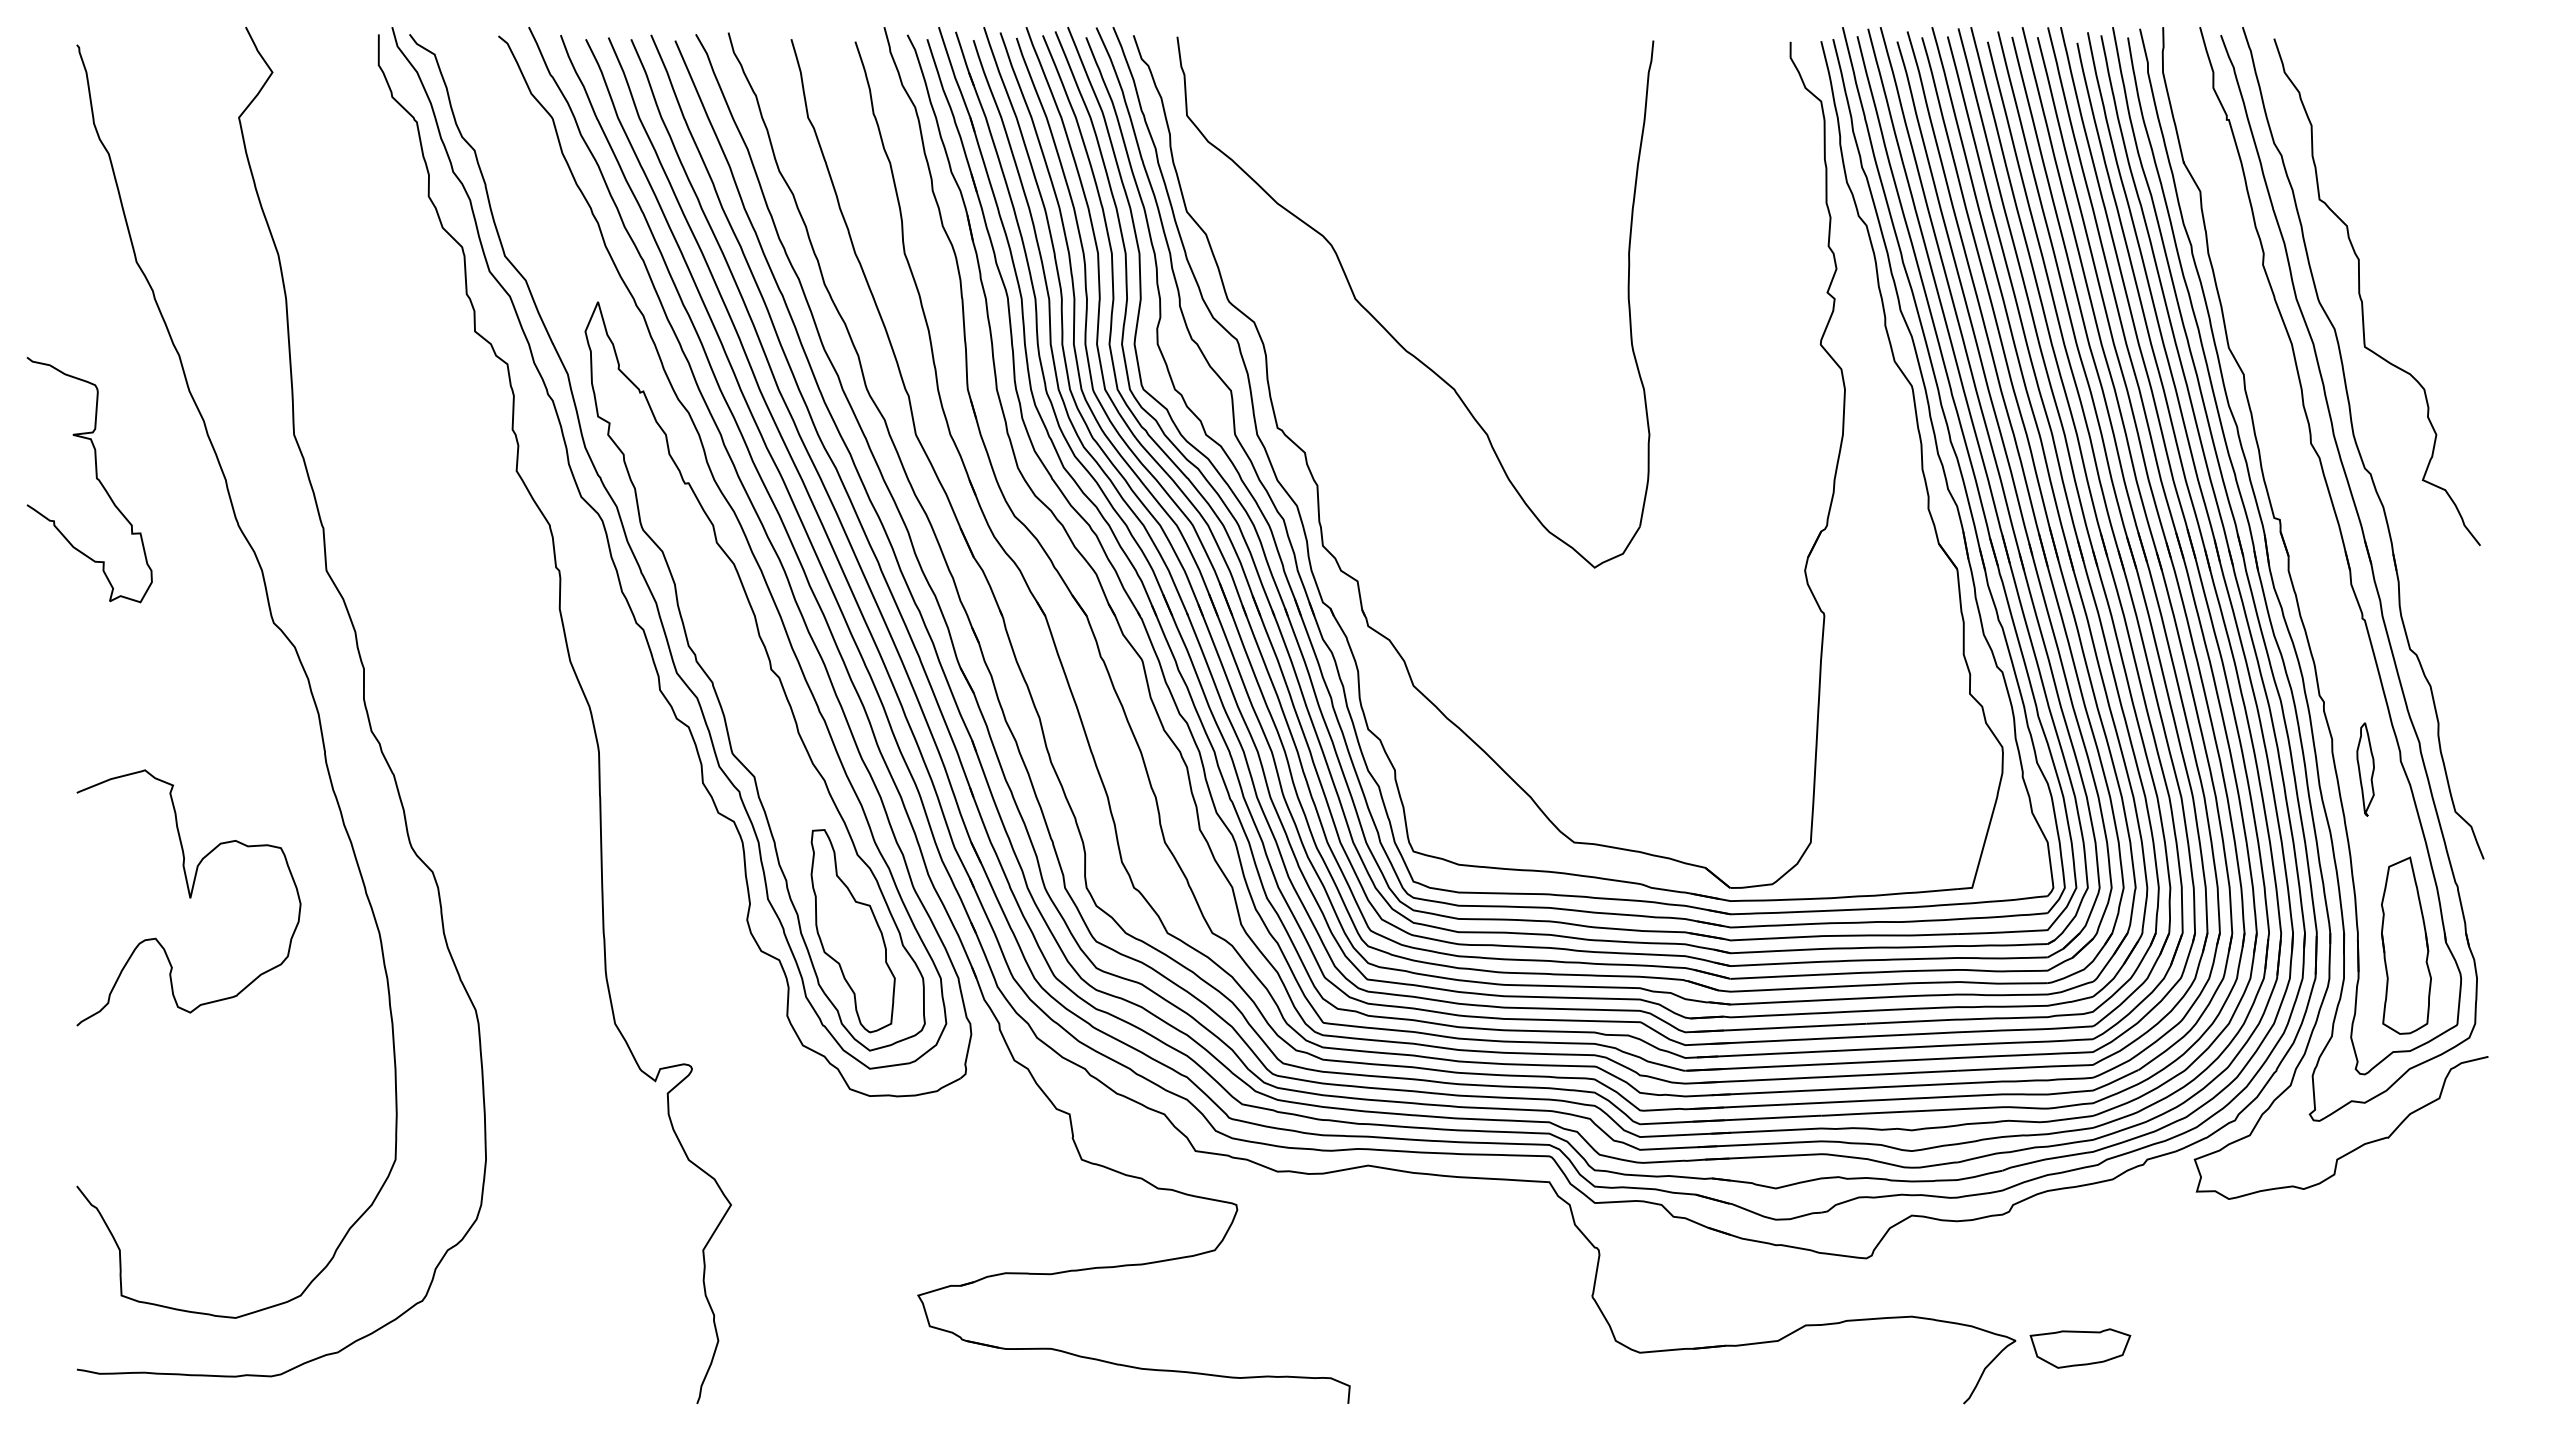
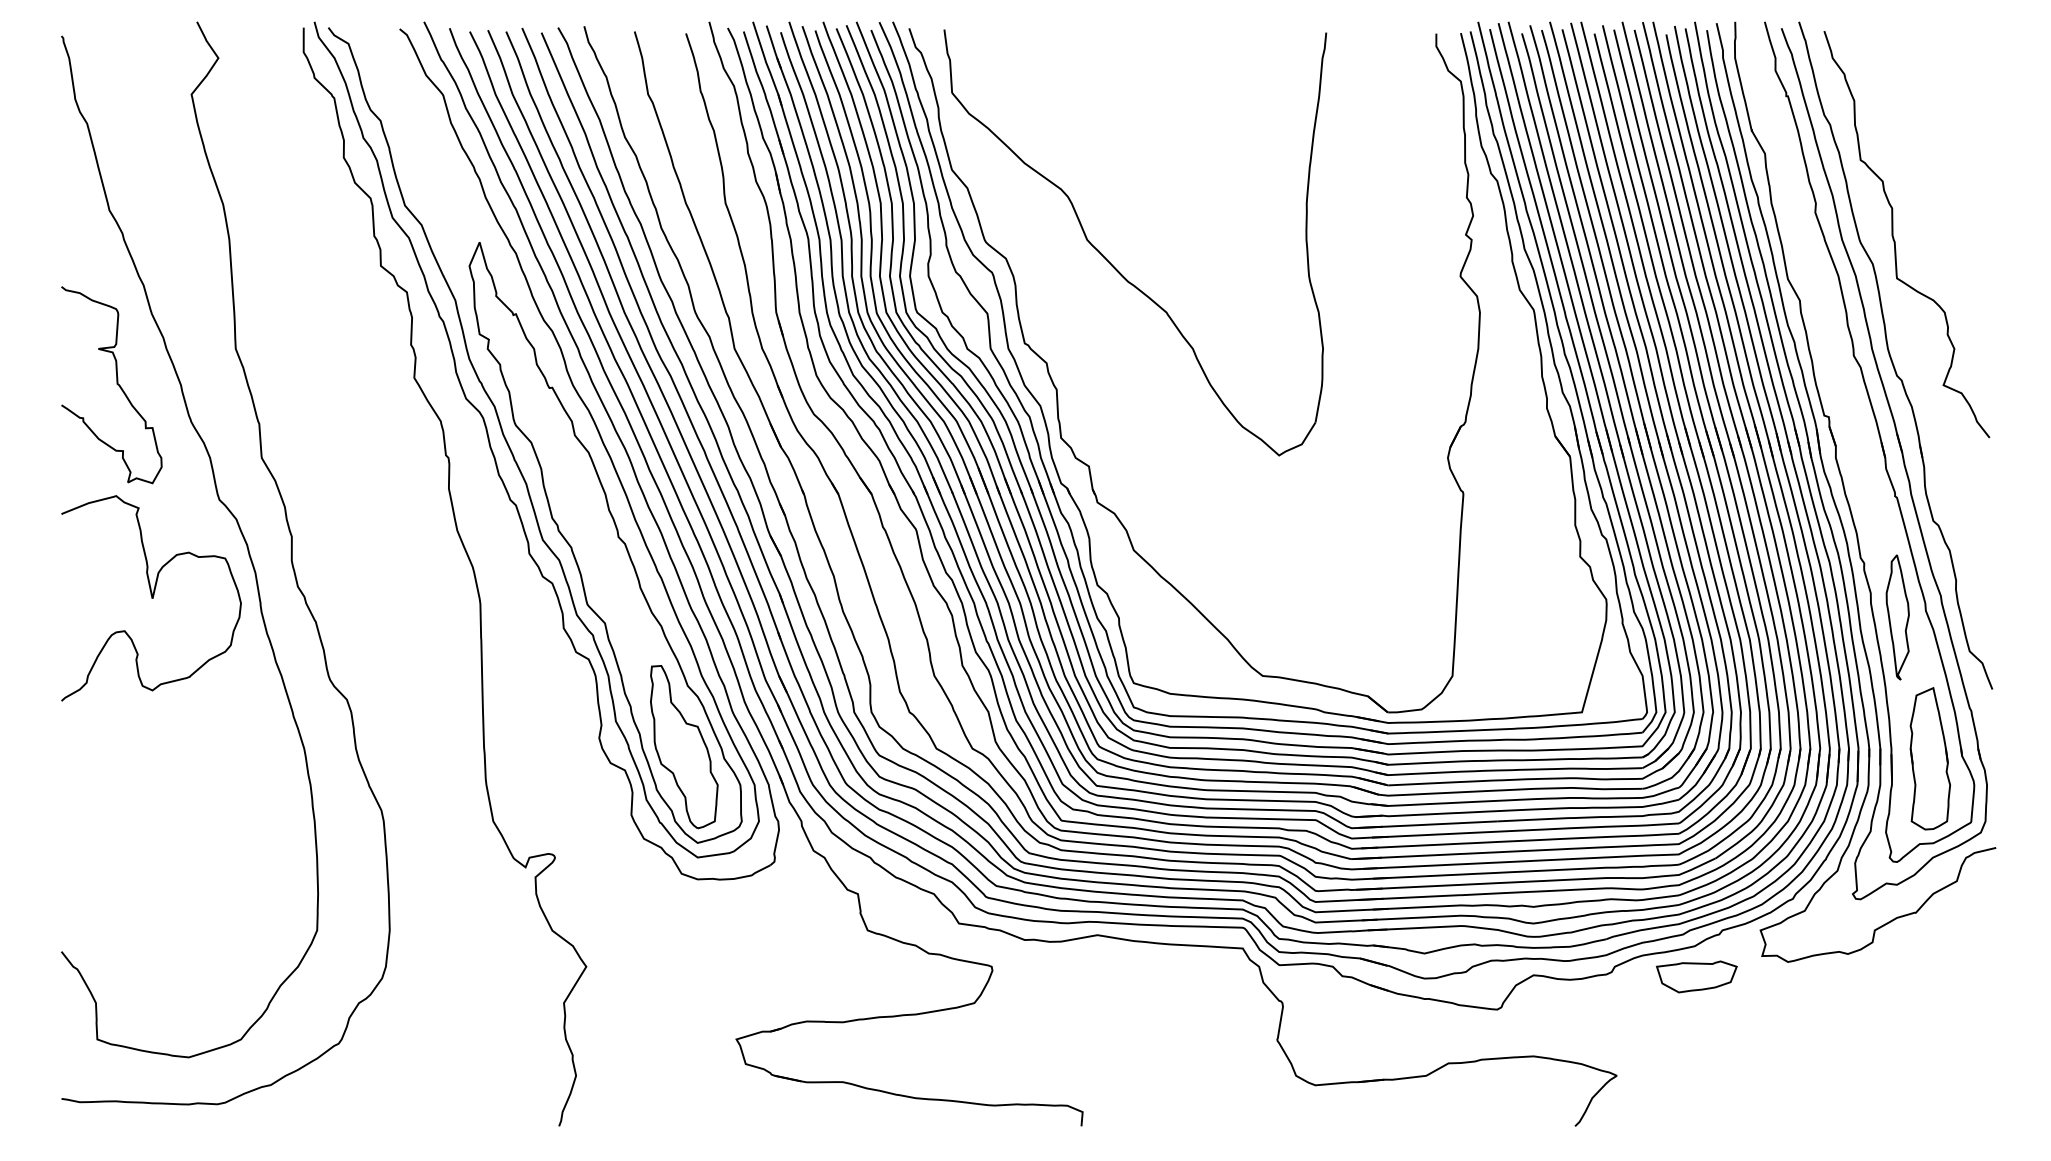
curve: (95, 479) -> (116, 384), moved
part: (2365, 769) -> (1897, 617), size x1.67
curve: (189, 898) -> (151, 598), moved
part: (2079, 1347) -> (1696, 976), moved

